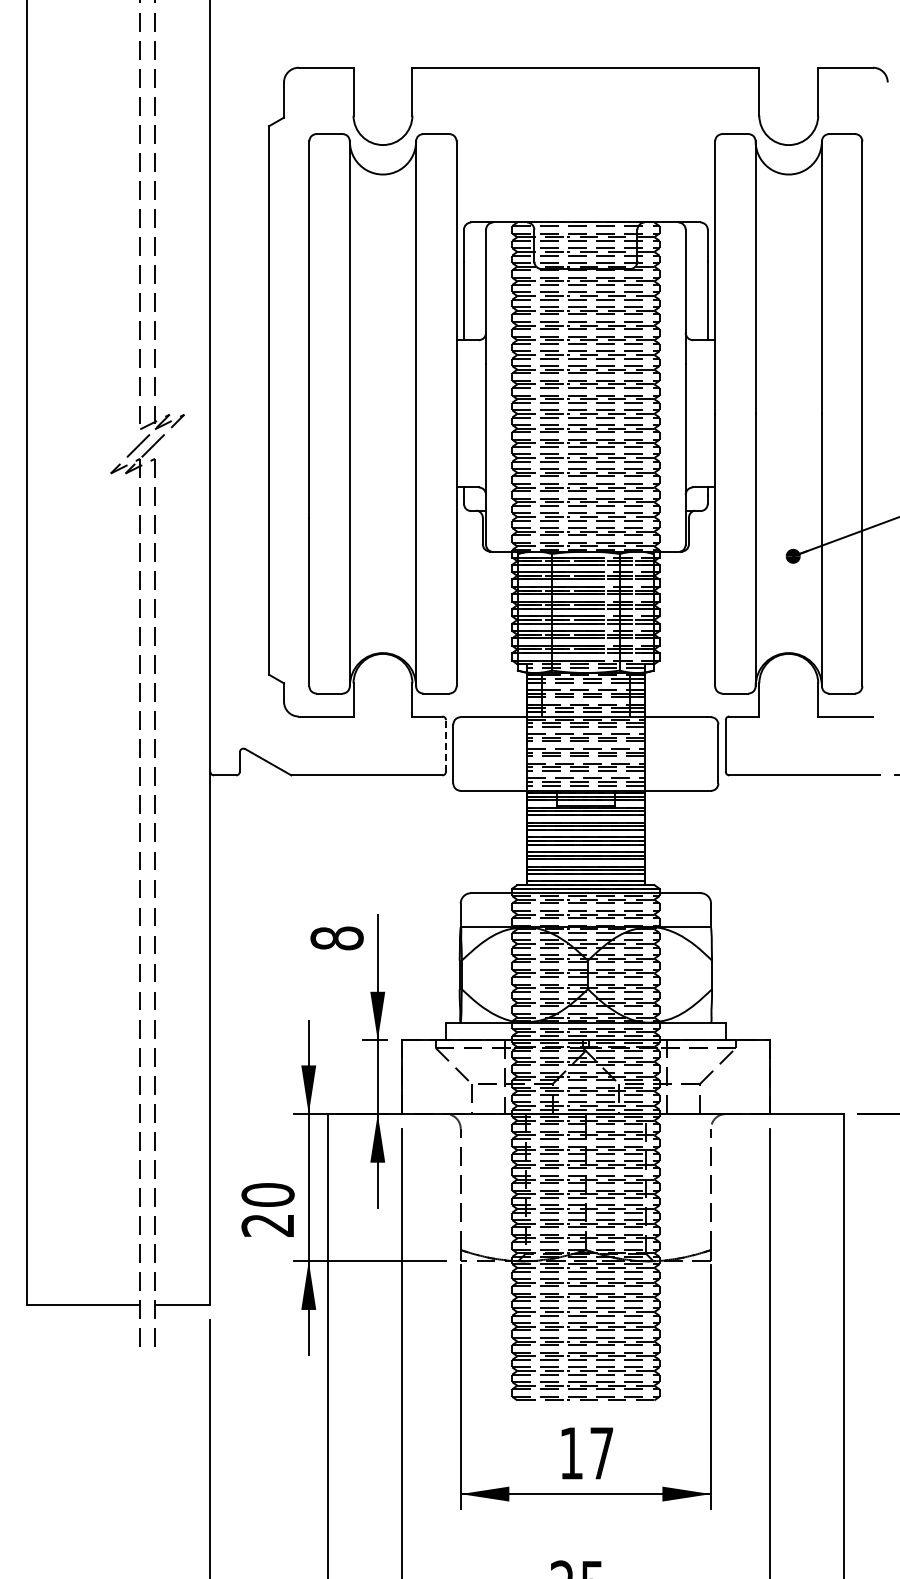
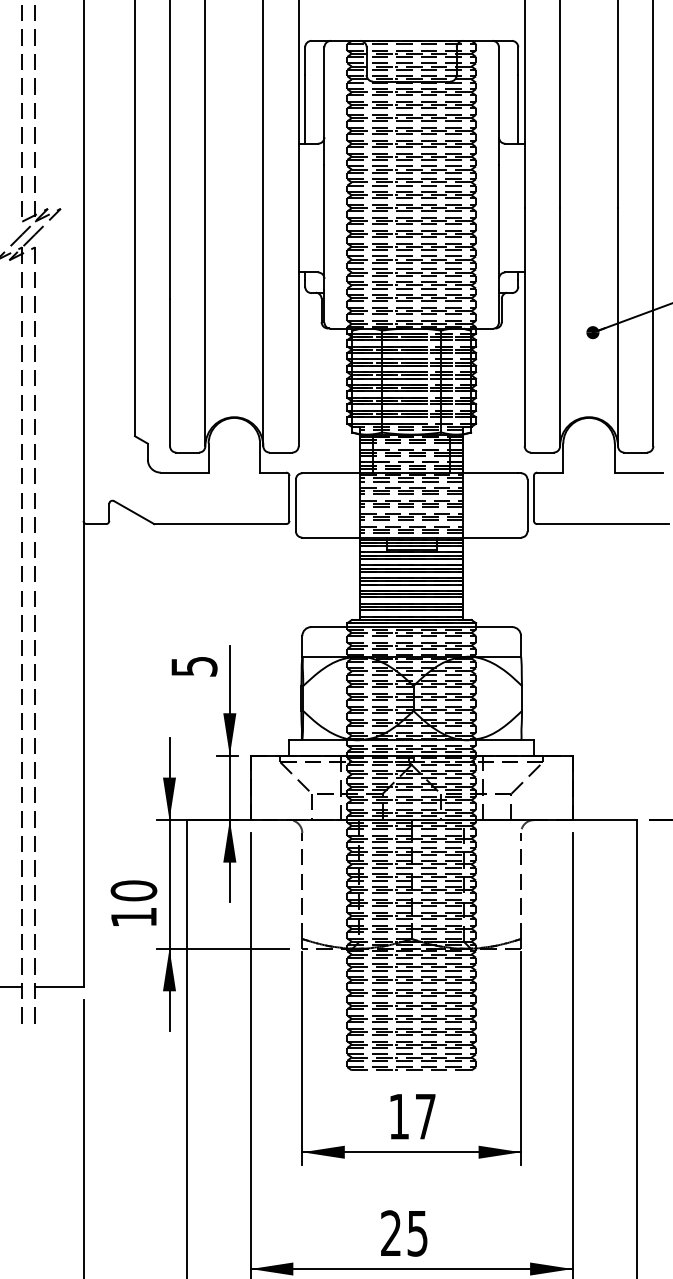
line: (446, 745) -> (289, 497), dashed -> solid
text: (336, 938) -> (193, 666), 8 -> 5
text: (267, 1225) -> (133, 917), 20 -> 10

